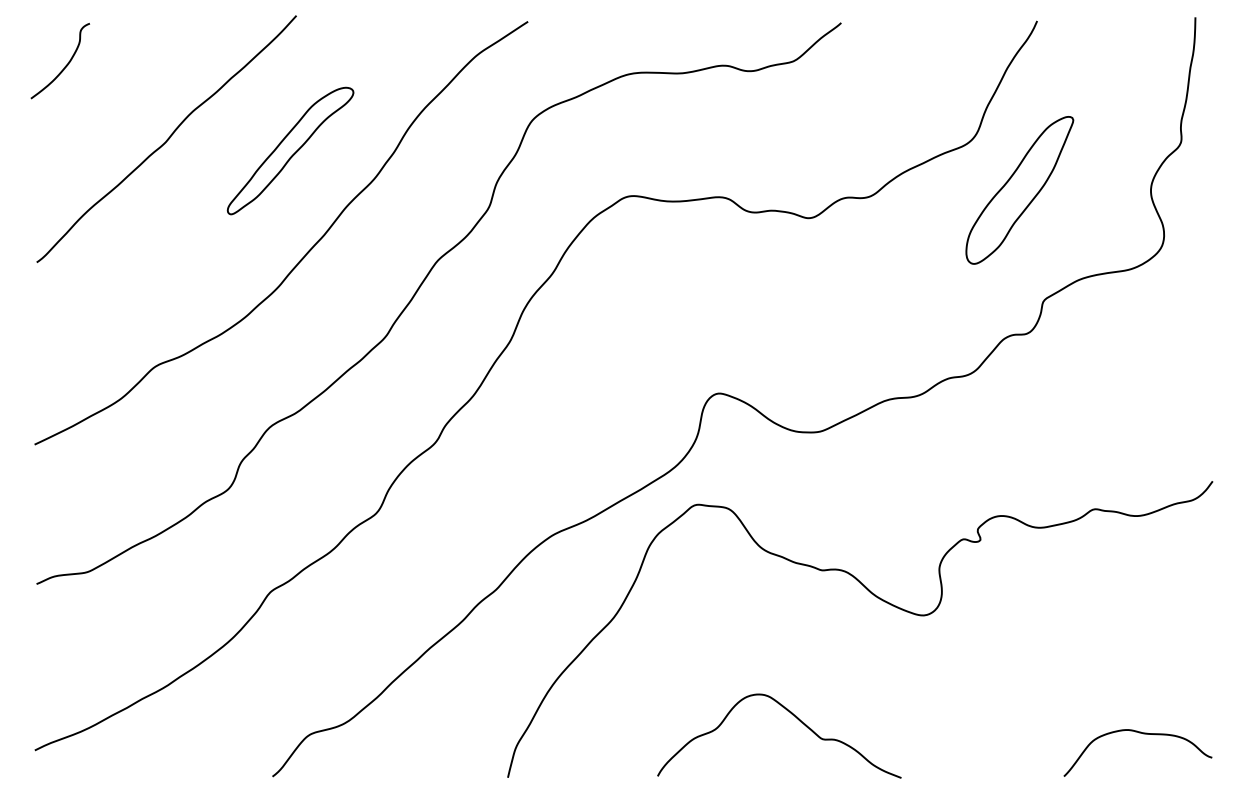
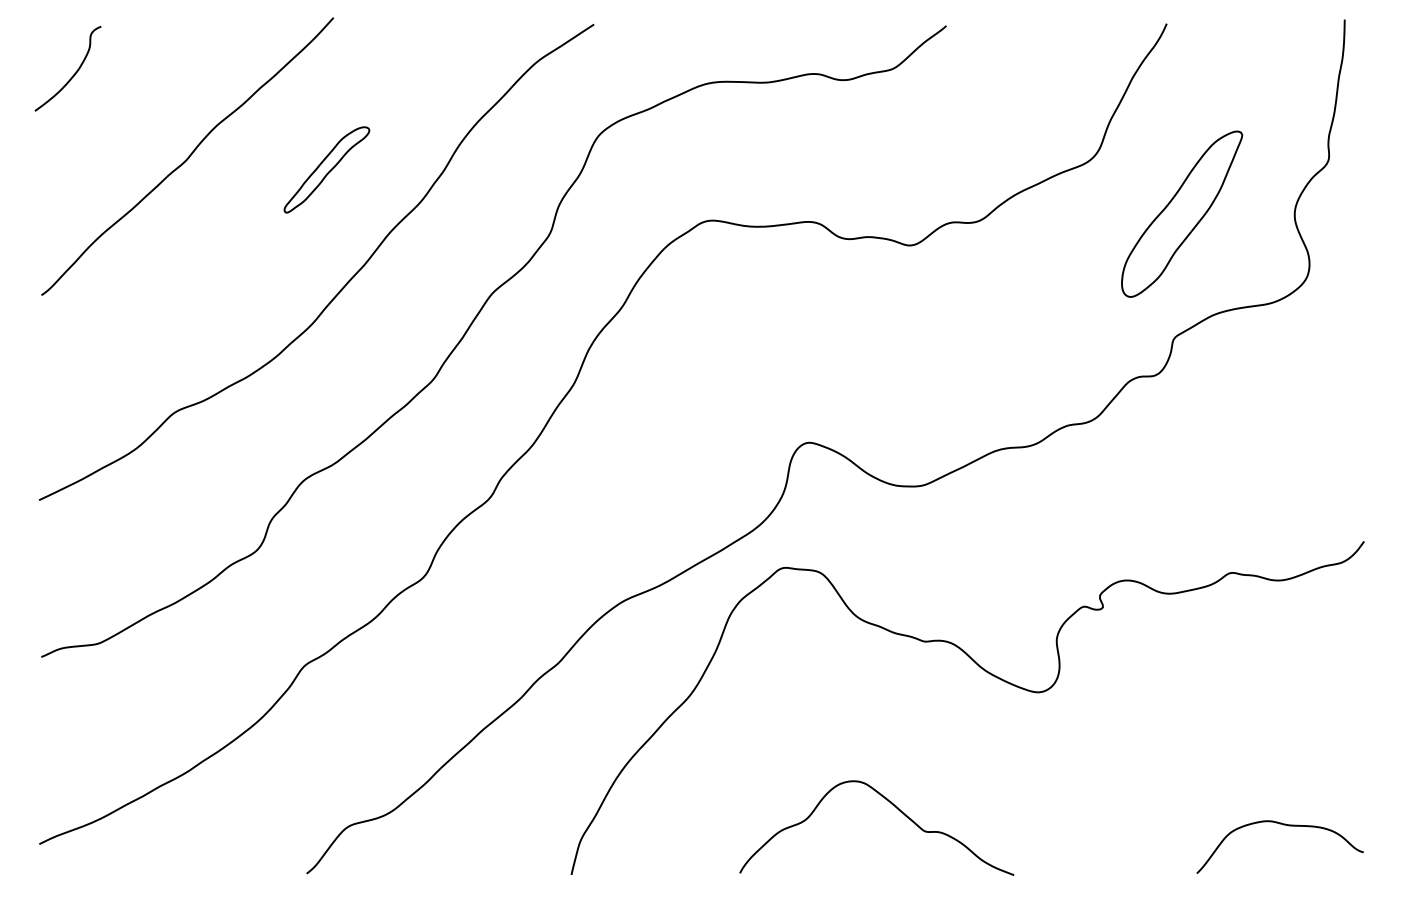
part: (290, 150) -> (326, 169), size x0.6
part: (1019, 190) -> (1181, 214), moved

